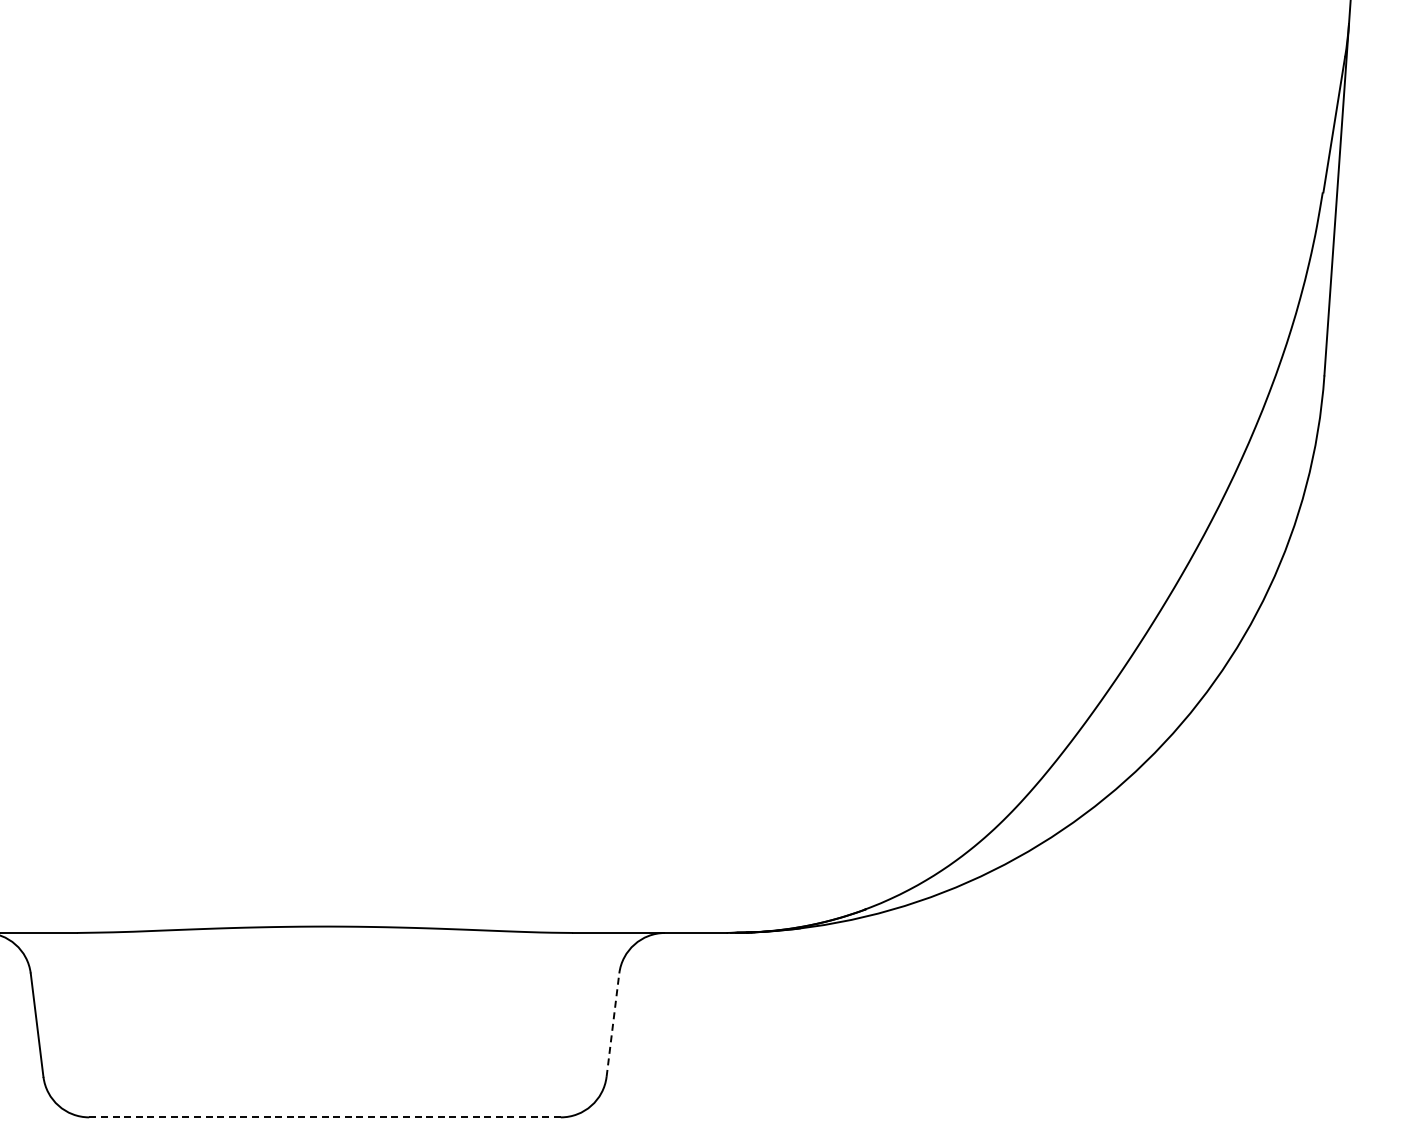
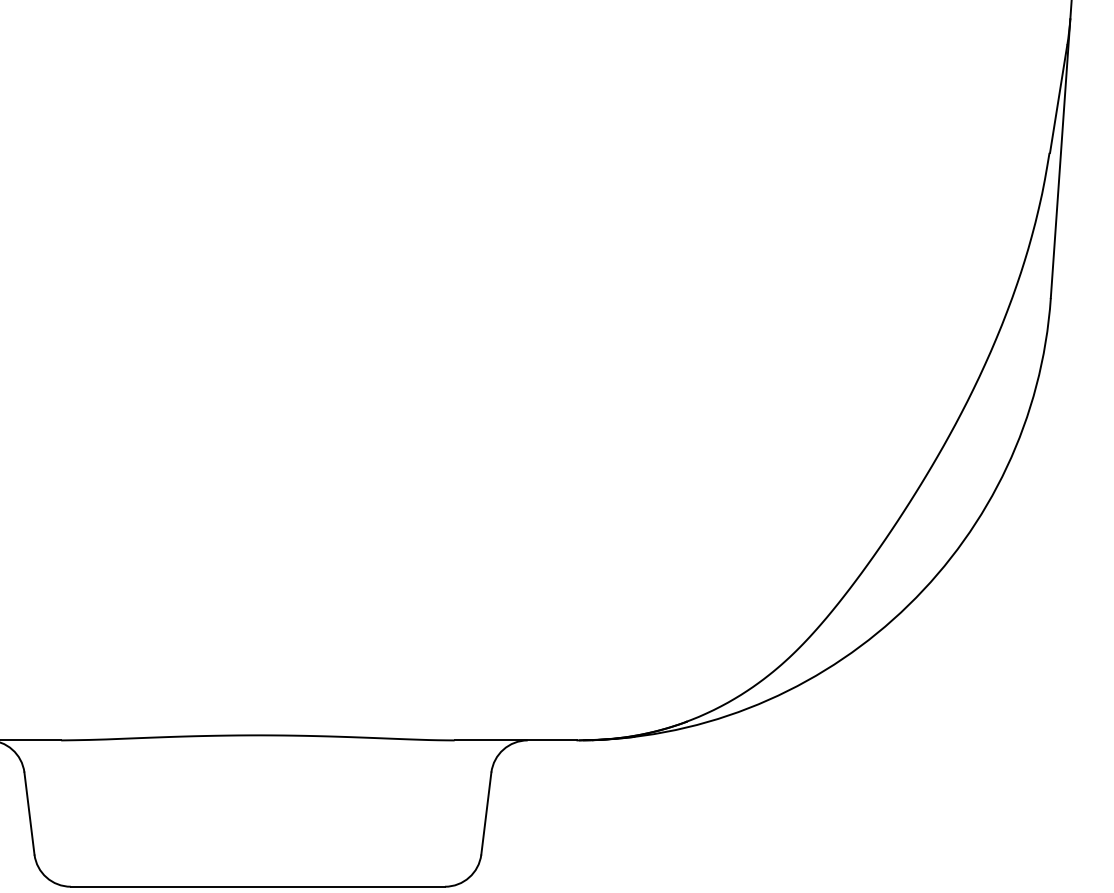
line: (613, 1024) -> (486, 813), dashed -> solid
line: (325, 1117) -> (258, 886), dashed -> solid

